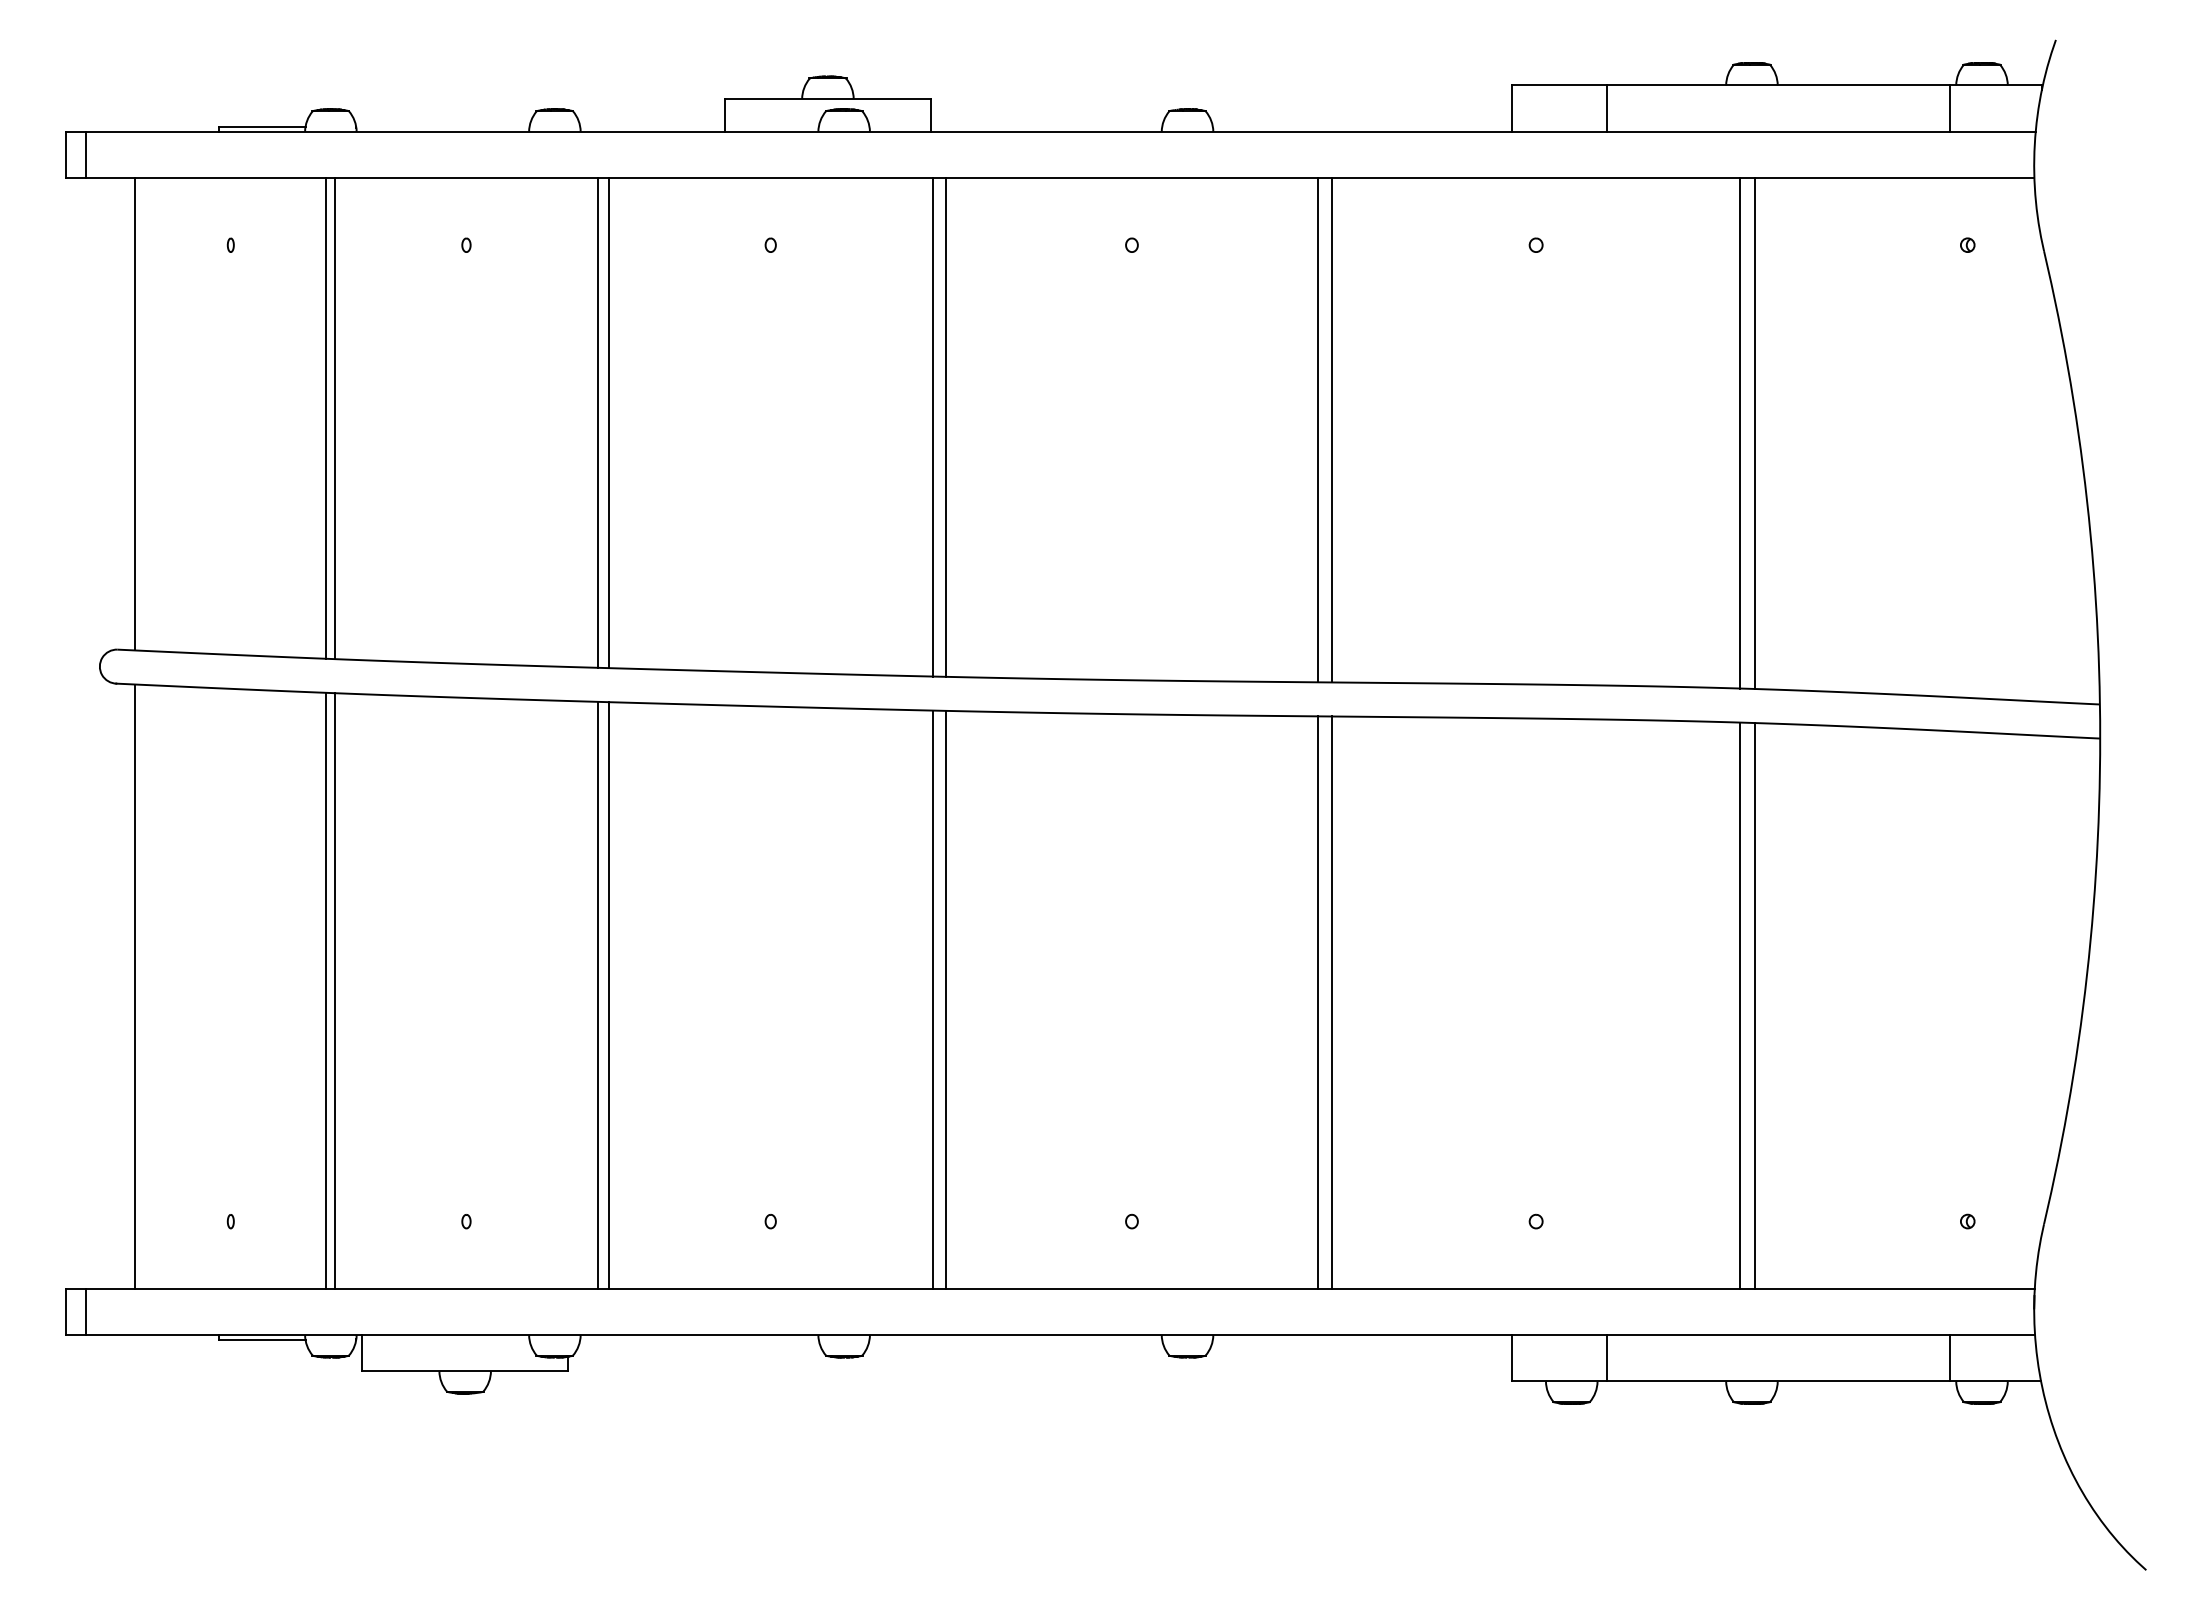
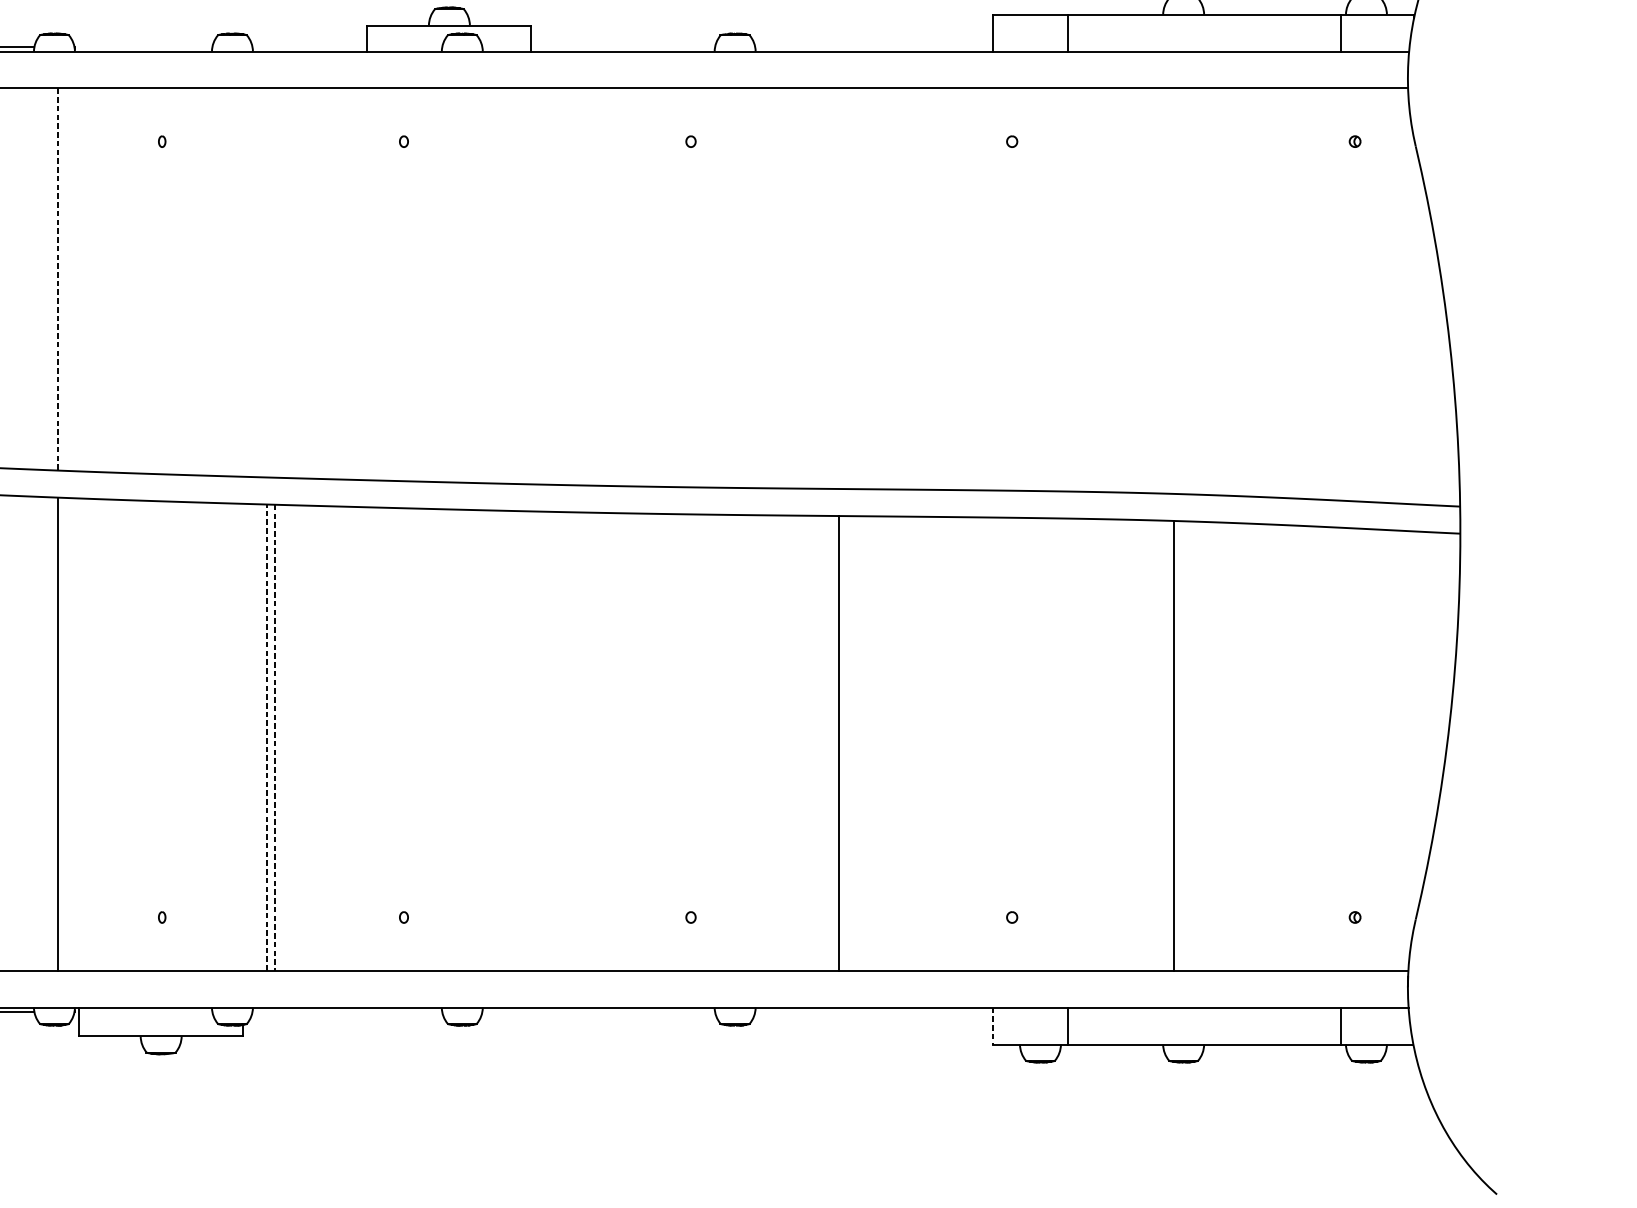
line: (326, 418) -> (50, 279), removed
line: (335, 419) -> (58, 280), solid -> dashed
line: (597, 422) -> (266, 282), removed
line: (608, 423) -> (275, 283), removed
line: (932, 427) -> (532, 286), removed
line: (945, 427) -> (542, 286), removed
line: (1318, 430) -> (839, 288), removed
line: (1332, 430) -> (850, 288), removed
line: (1739, 433) -> (1173, 291), removed
line: (1754, 433) -> (1185, 291), removed
line: (326, 990) -> (50, 733), removed
line: (597, 994) -> (266, 737), solid -> dashed
line: (608, 995) -> (275, 737), solid -> dashed
line: (932, 999) -> (532, 741), removed
line: (945, 999) -> (542, 741), removed
line: (1332, 1002) -> (850, 743), removed
line: (1754, 1005) -> (1185, 745), removed
line: (1511, 1358) -> (992, 1026), solid -> dashed

